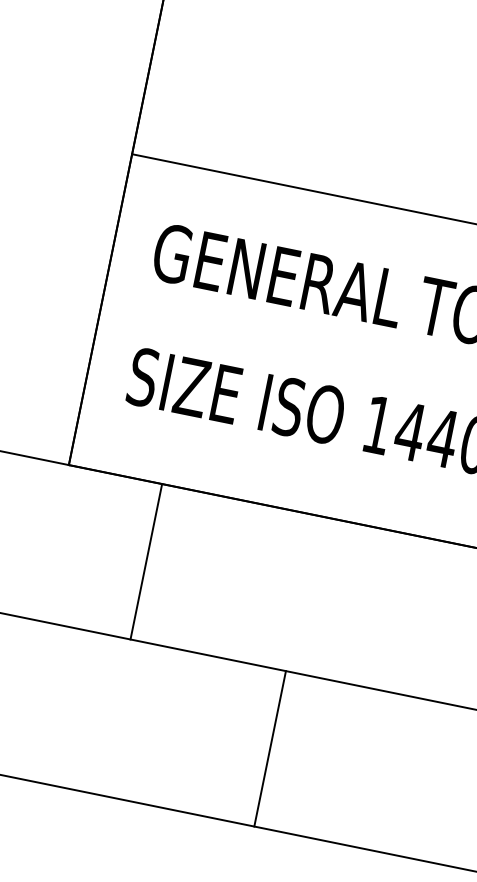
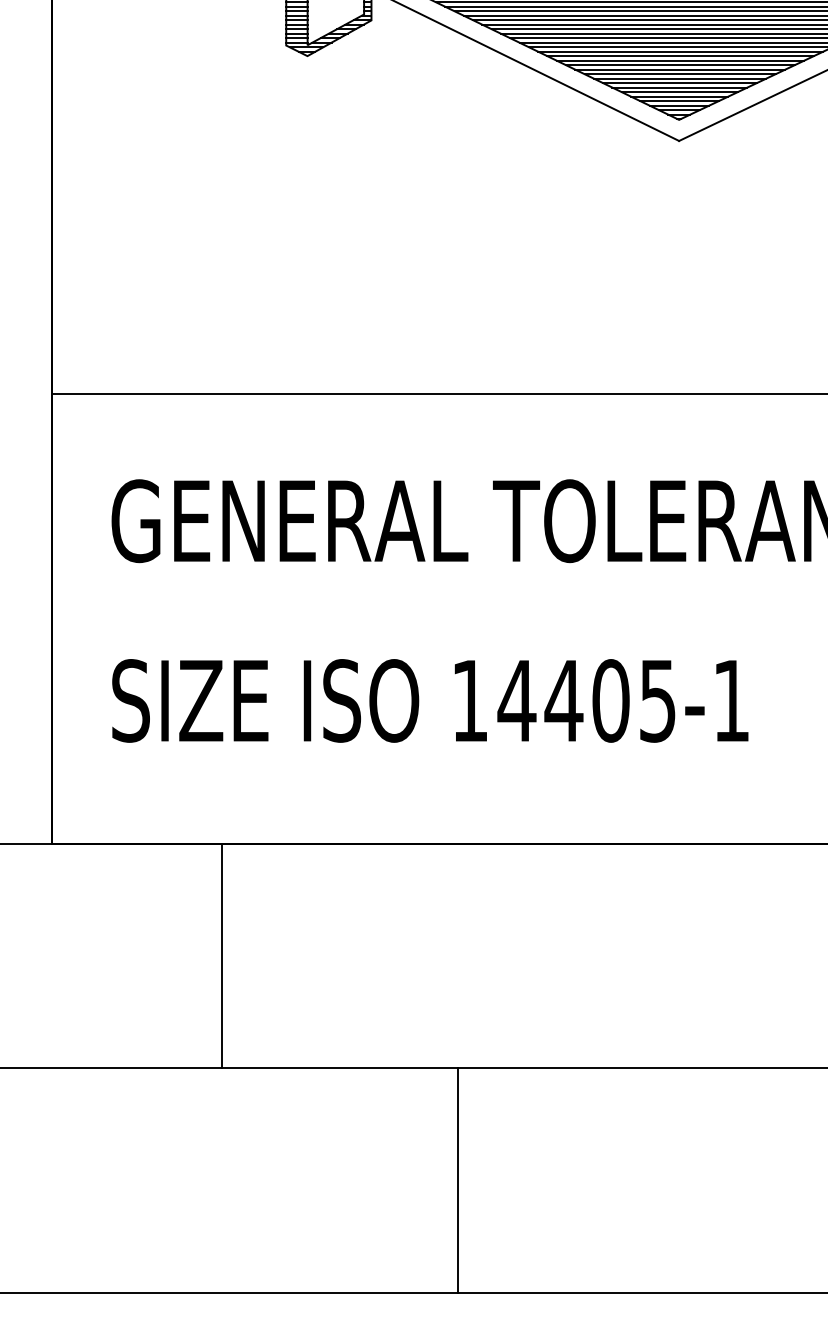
line: (146, 561) -> (222, 955), moved
line: (269, 748) -> (457, 1180), moved

